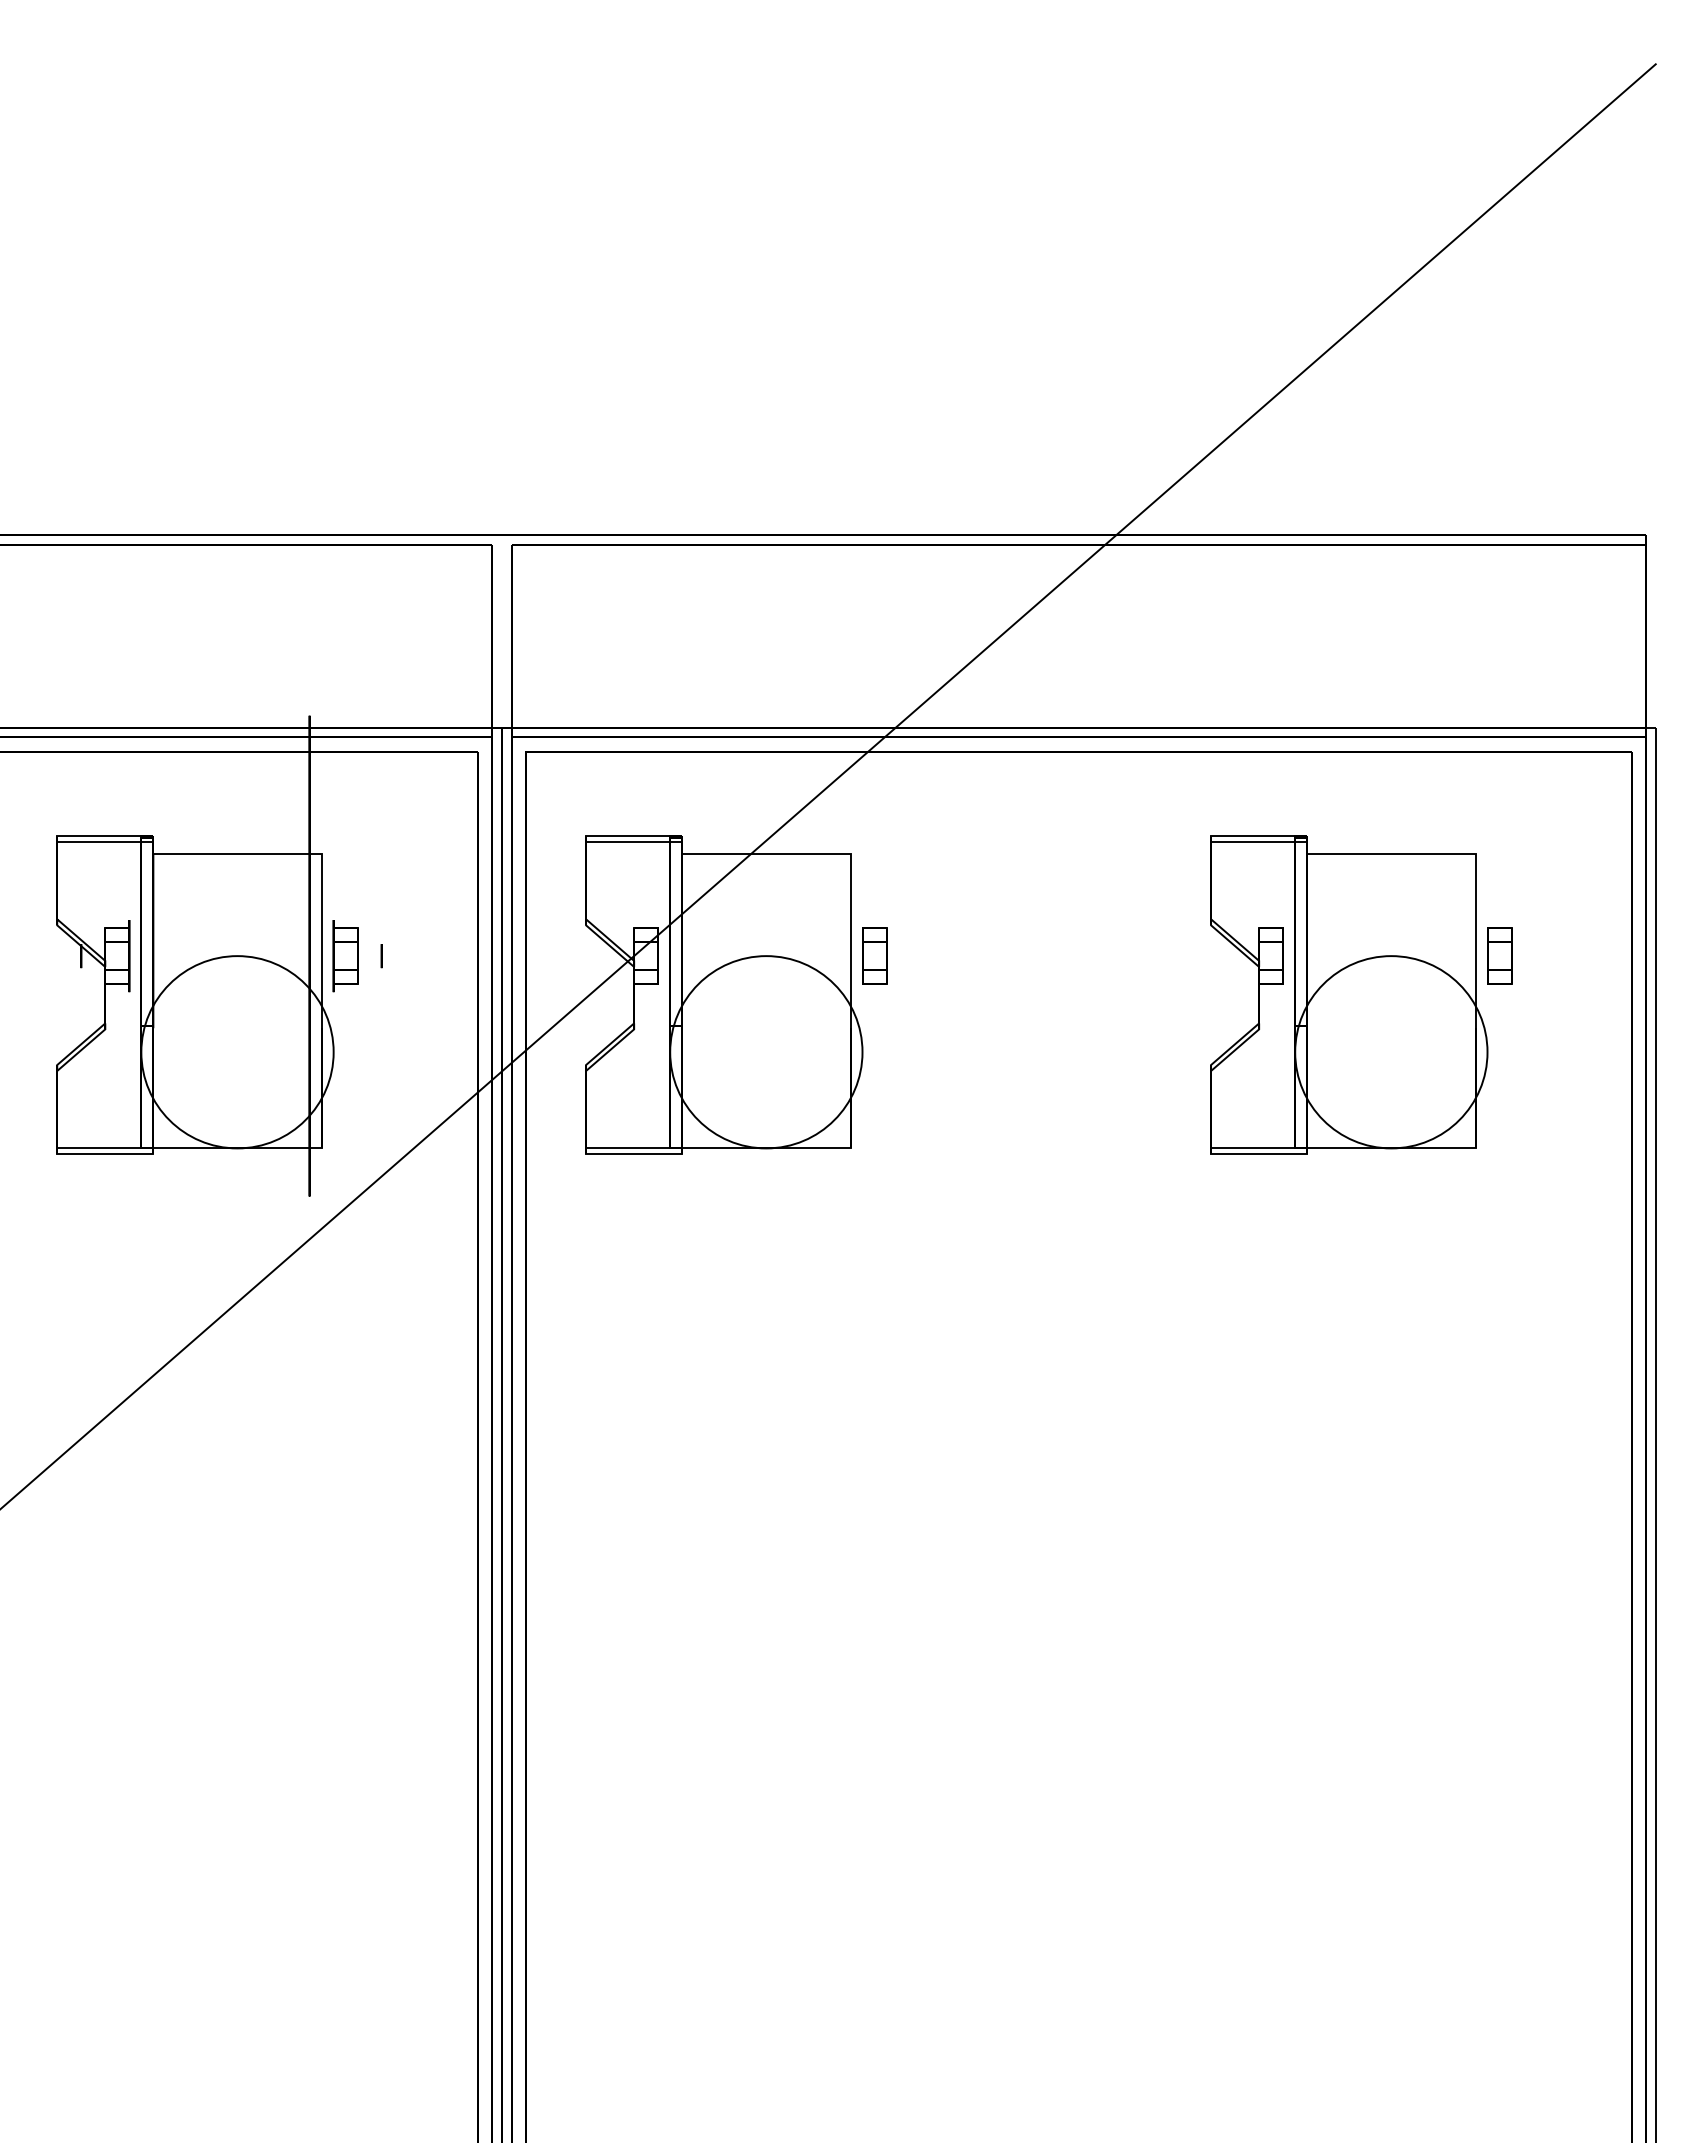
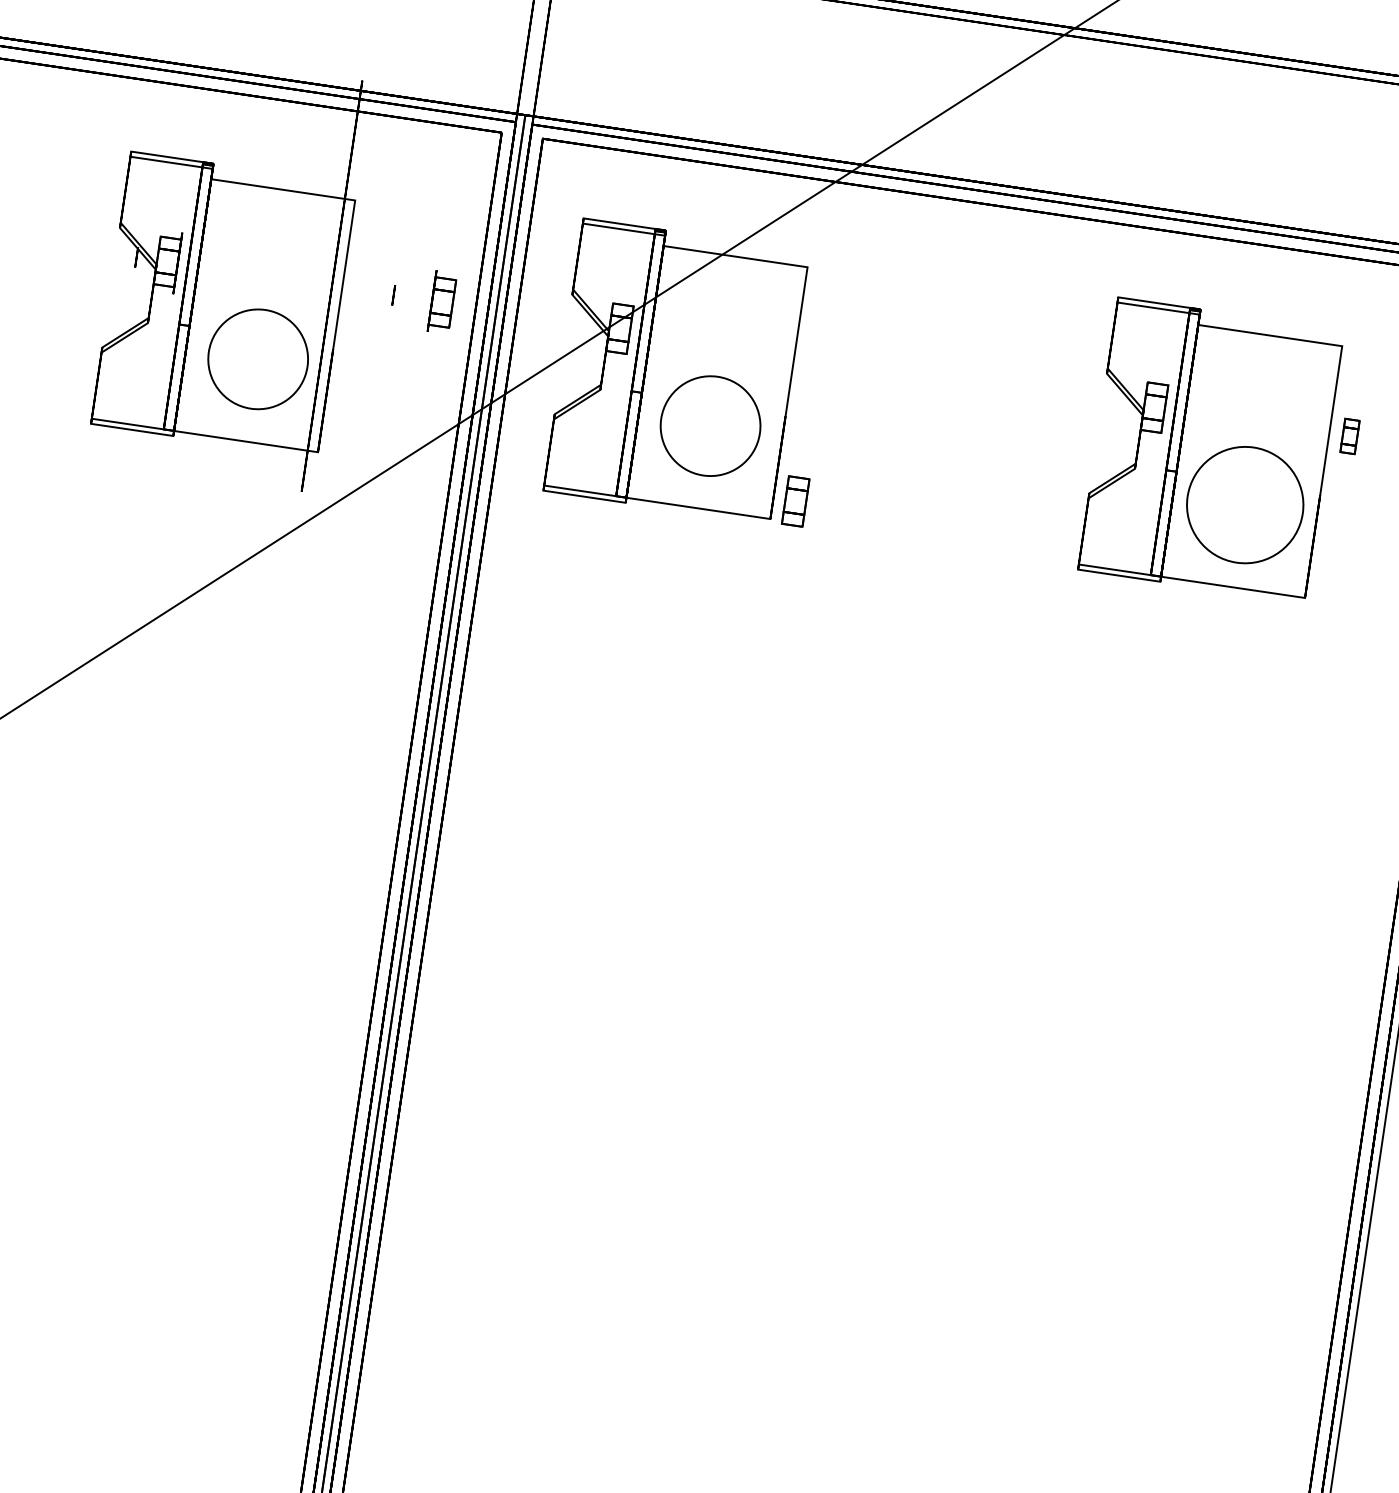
part: (874, 955) -> (795, 501), moved
part: (1499, 955) -> (1349, 435), size x0.7
part: (345, 956) -> (442, 302), moved
circle: (237, 1052) -> (258, 359), size x0.6
circle: (766, 1052) -> (710, 426), size x0.6
circle: (1391, 1052) -> (1245, 505), size x0.7

